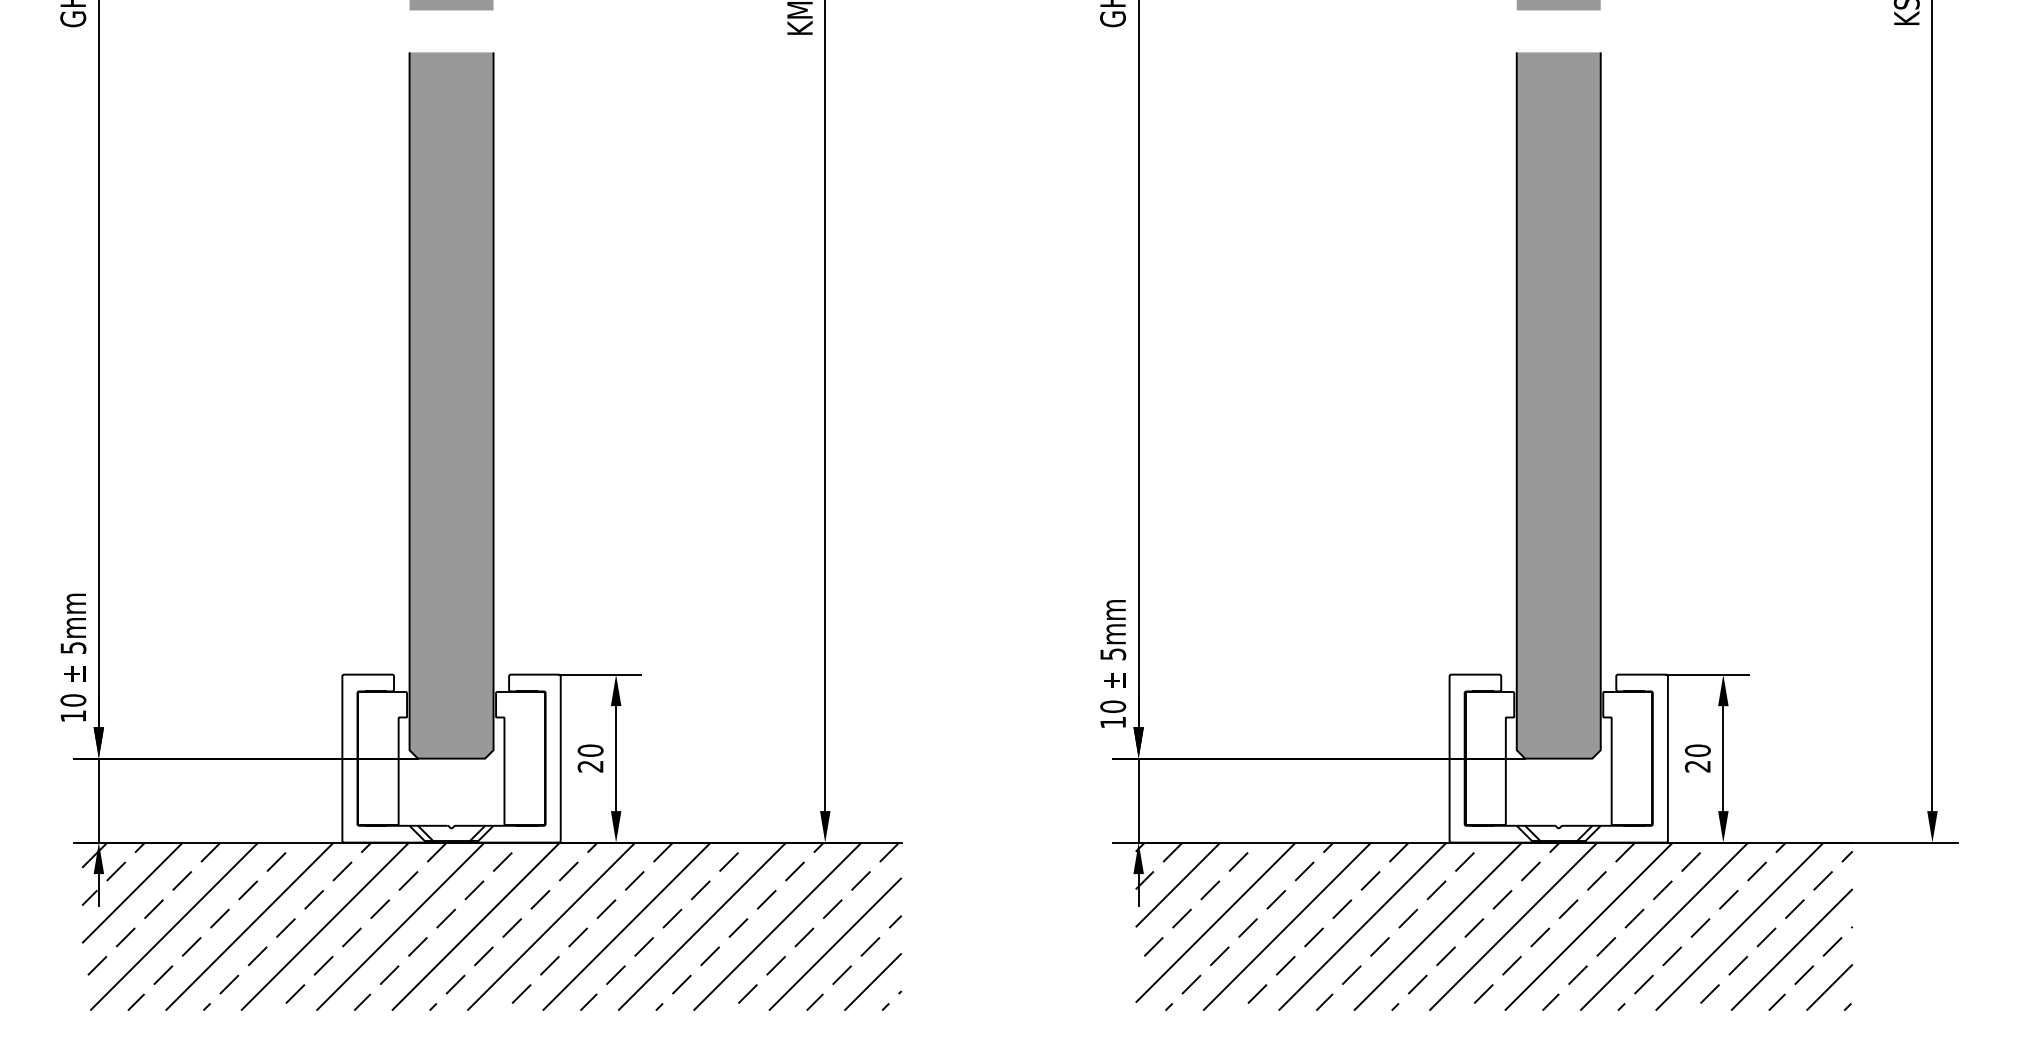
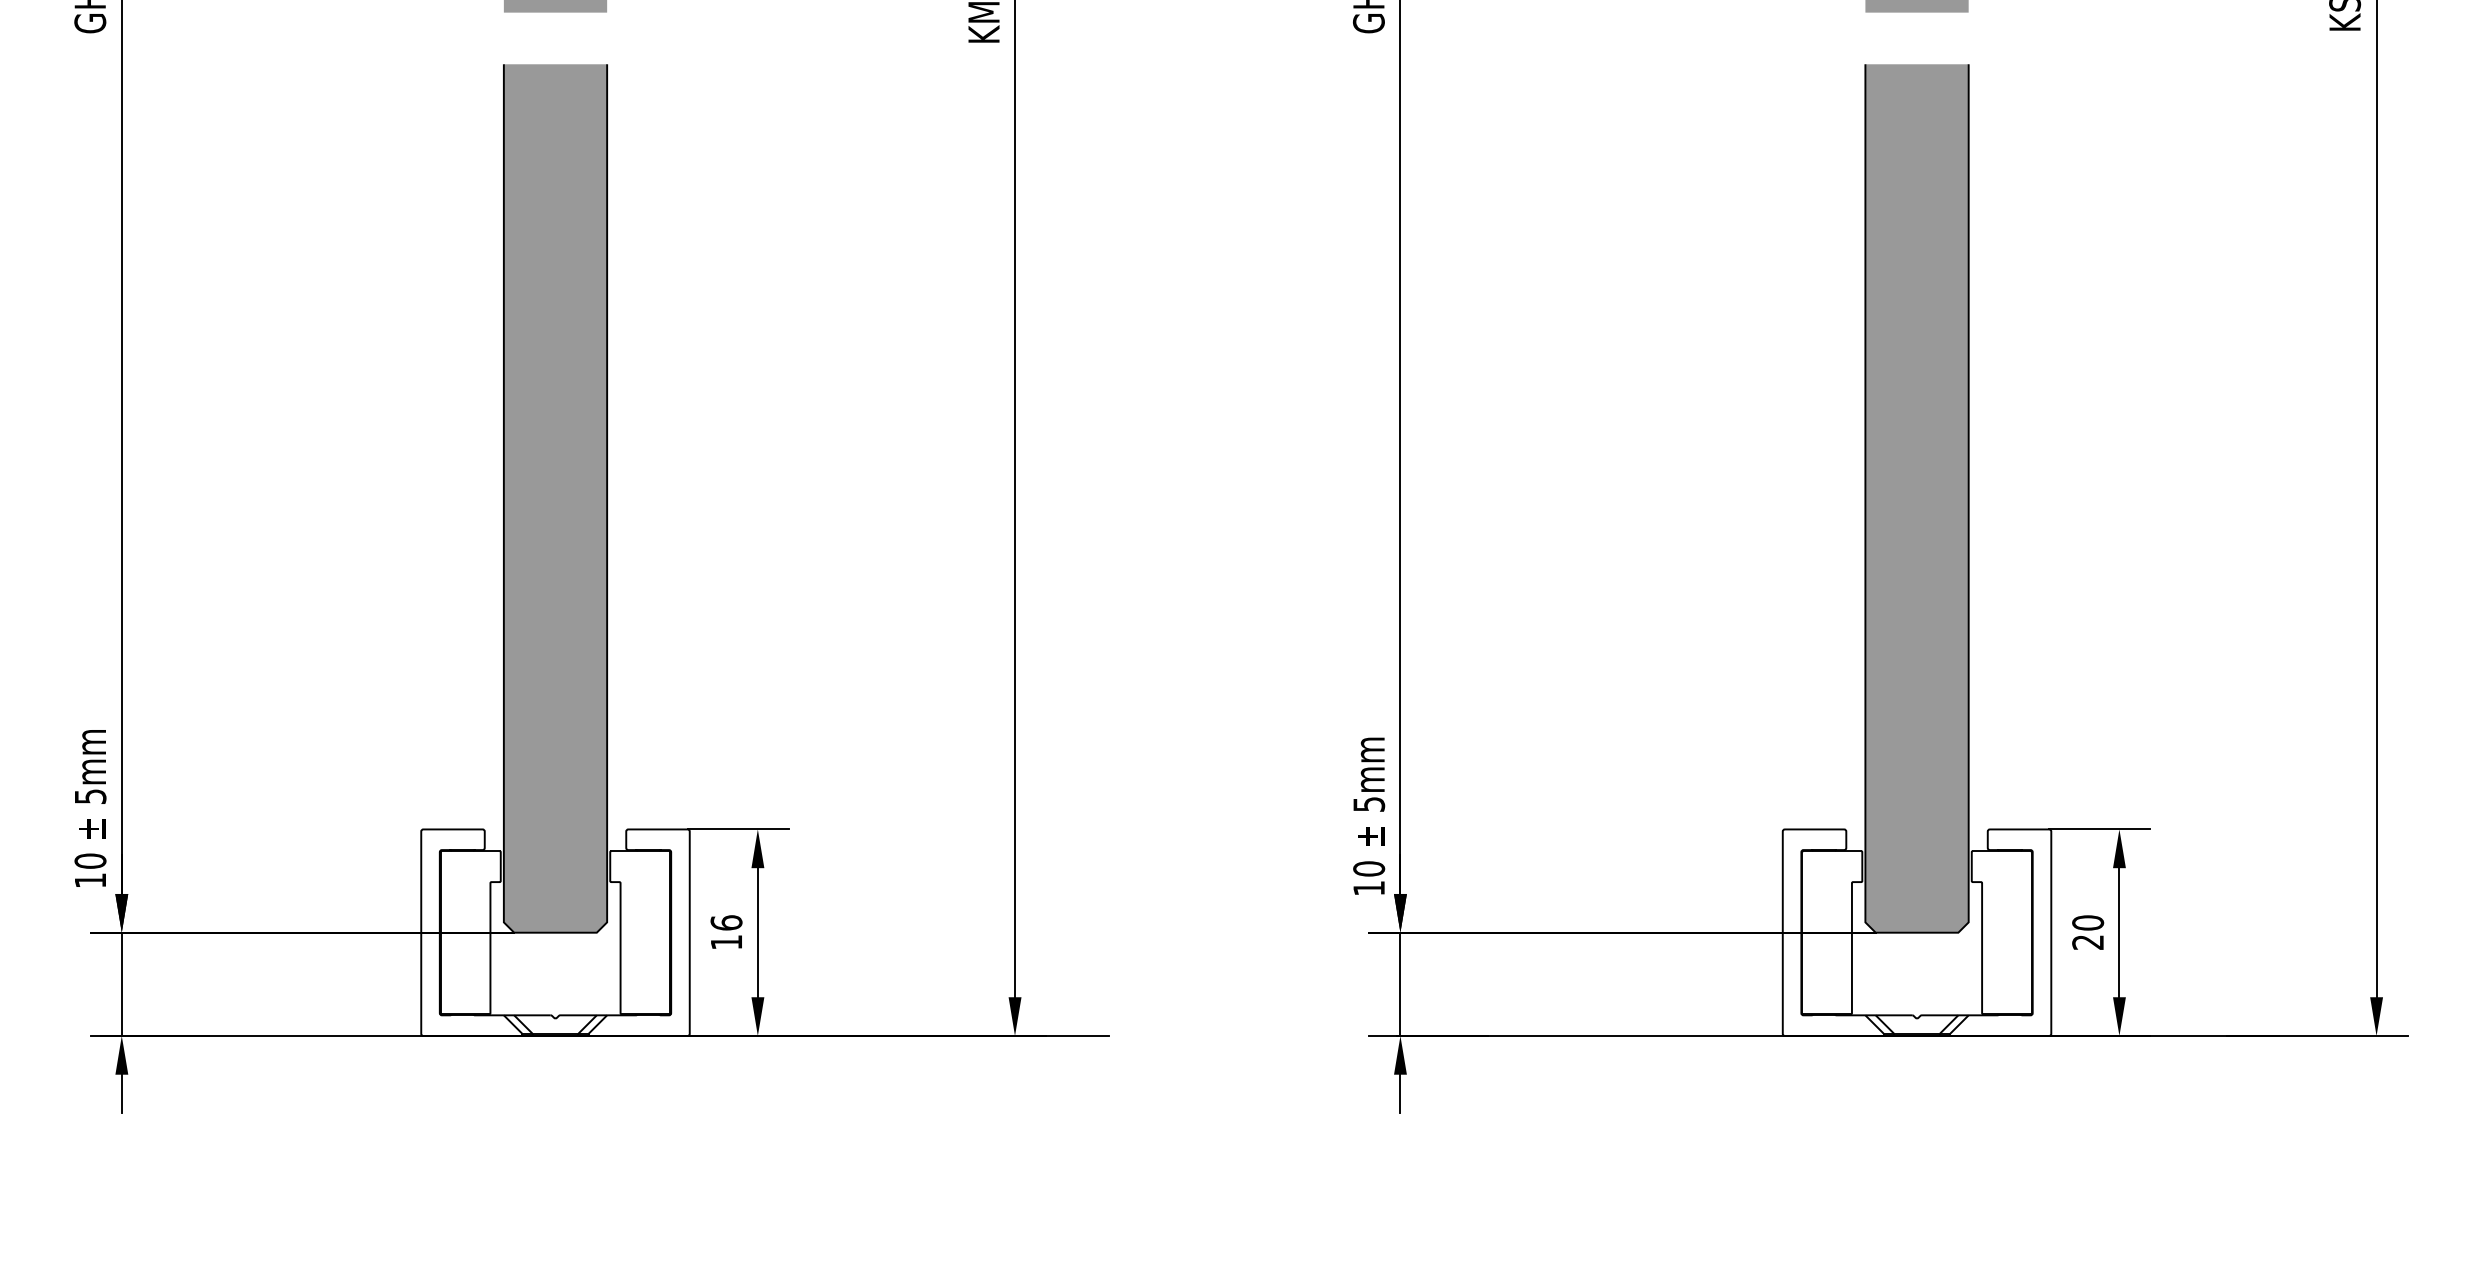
text: (590, 758) -> (726, 932), 20 -> 16
hatch: (492, 925) -> (605, 1138), removed
hatch: (1494, 925) -> (1837, 1138), removed

